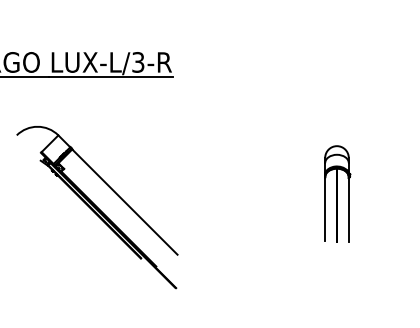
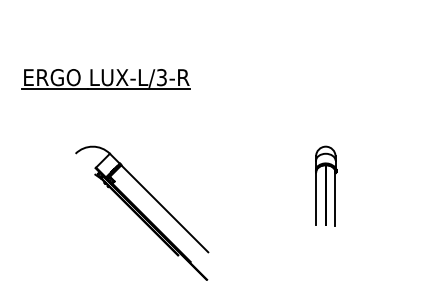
part: (97, 206) -> (142, 212), moved

